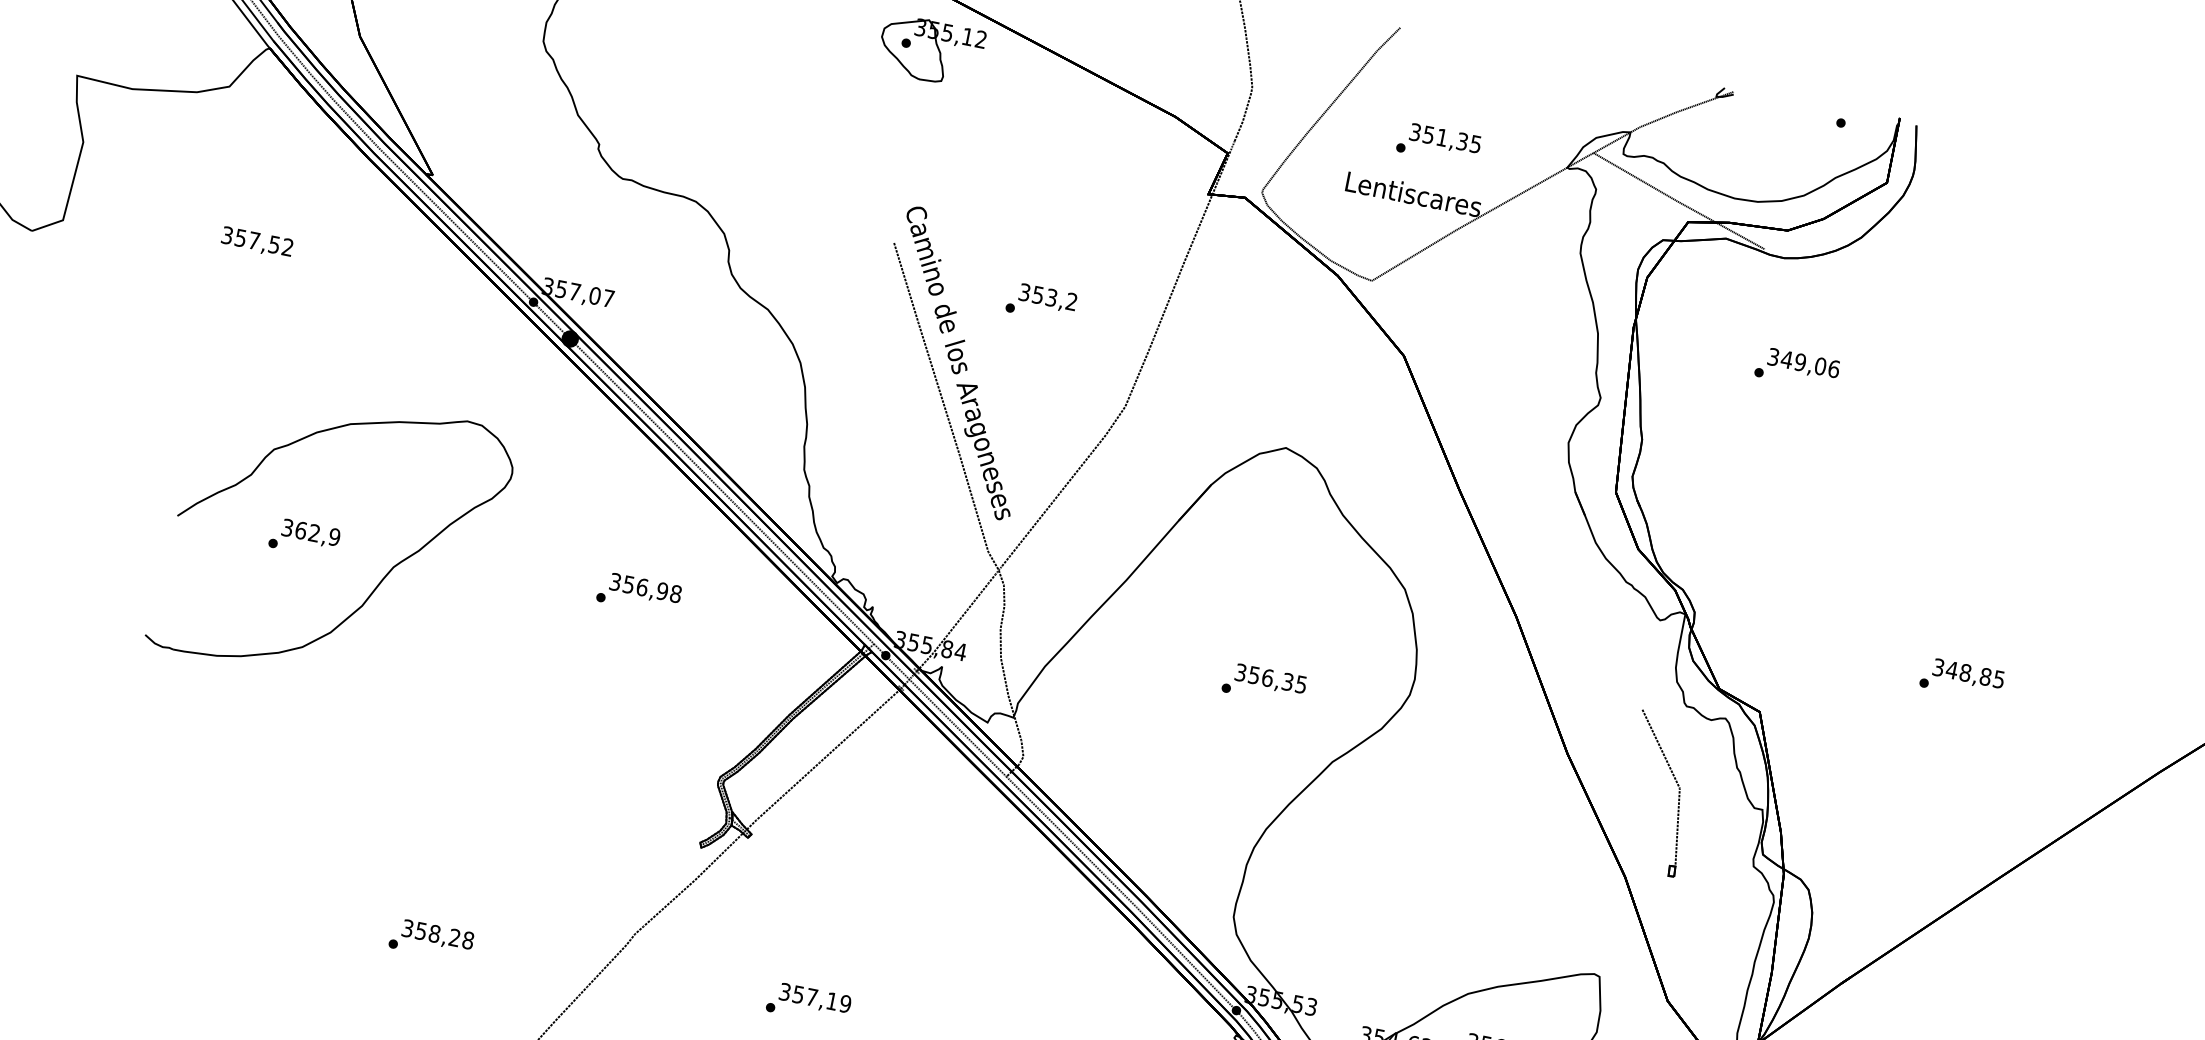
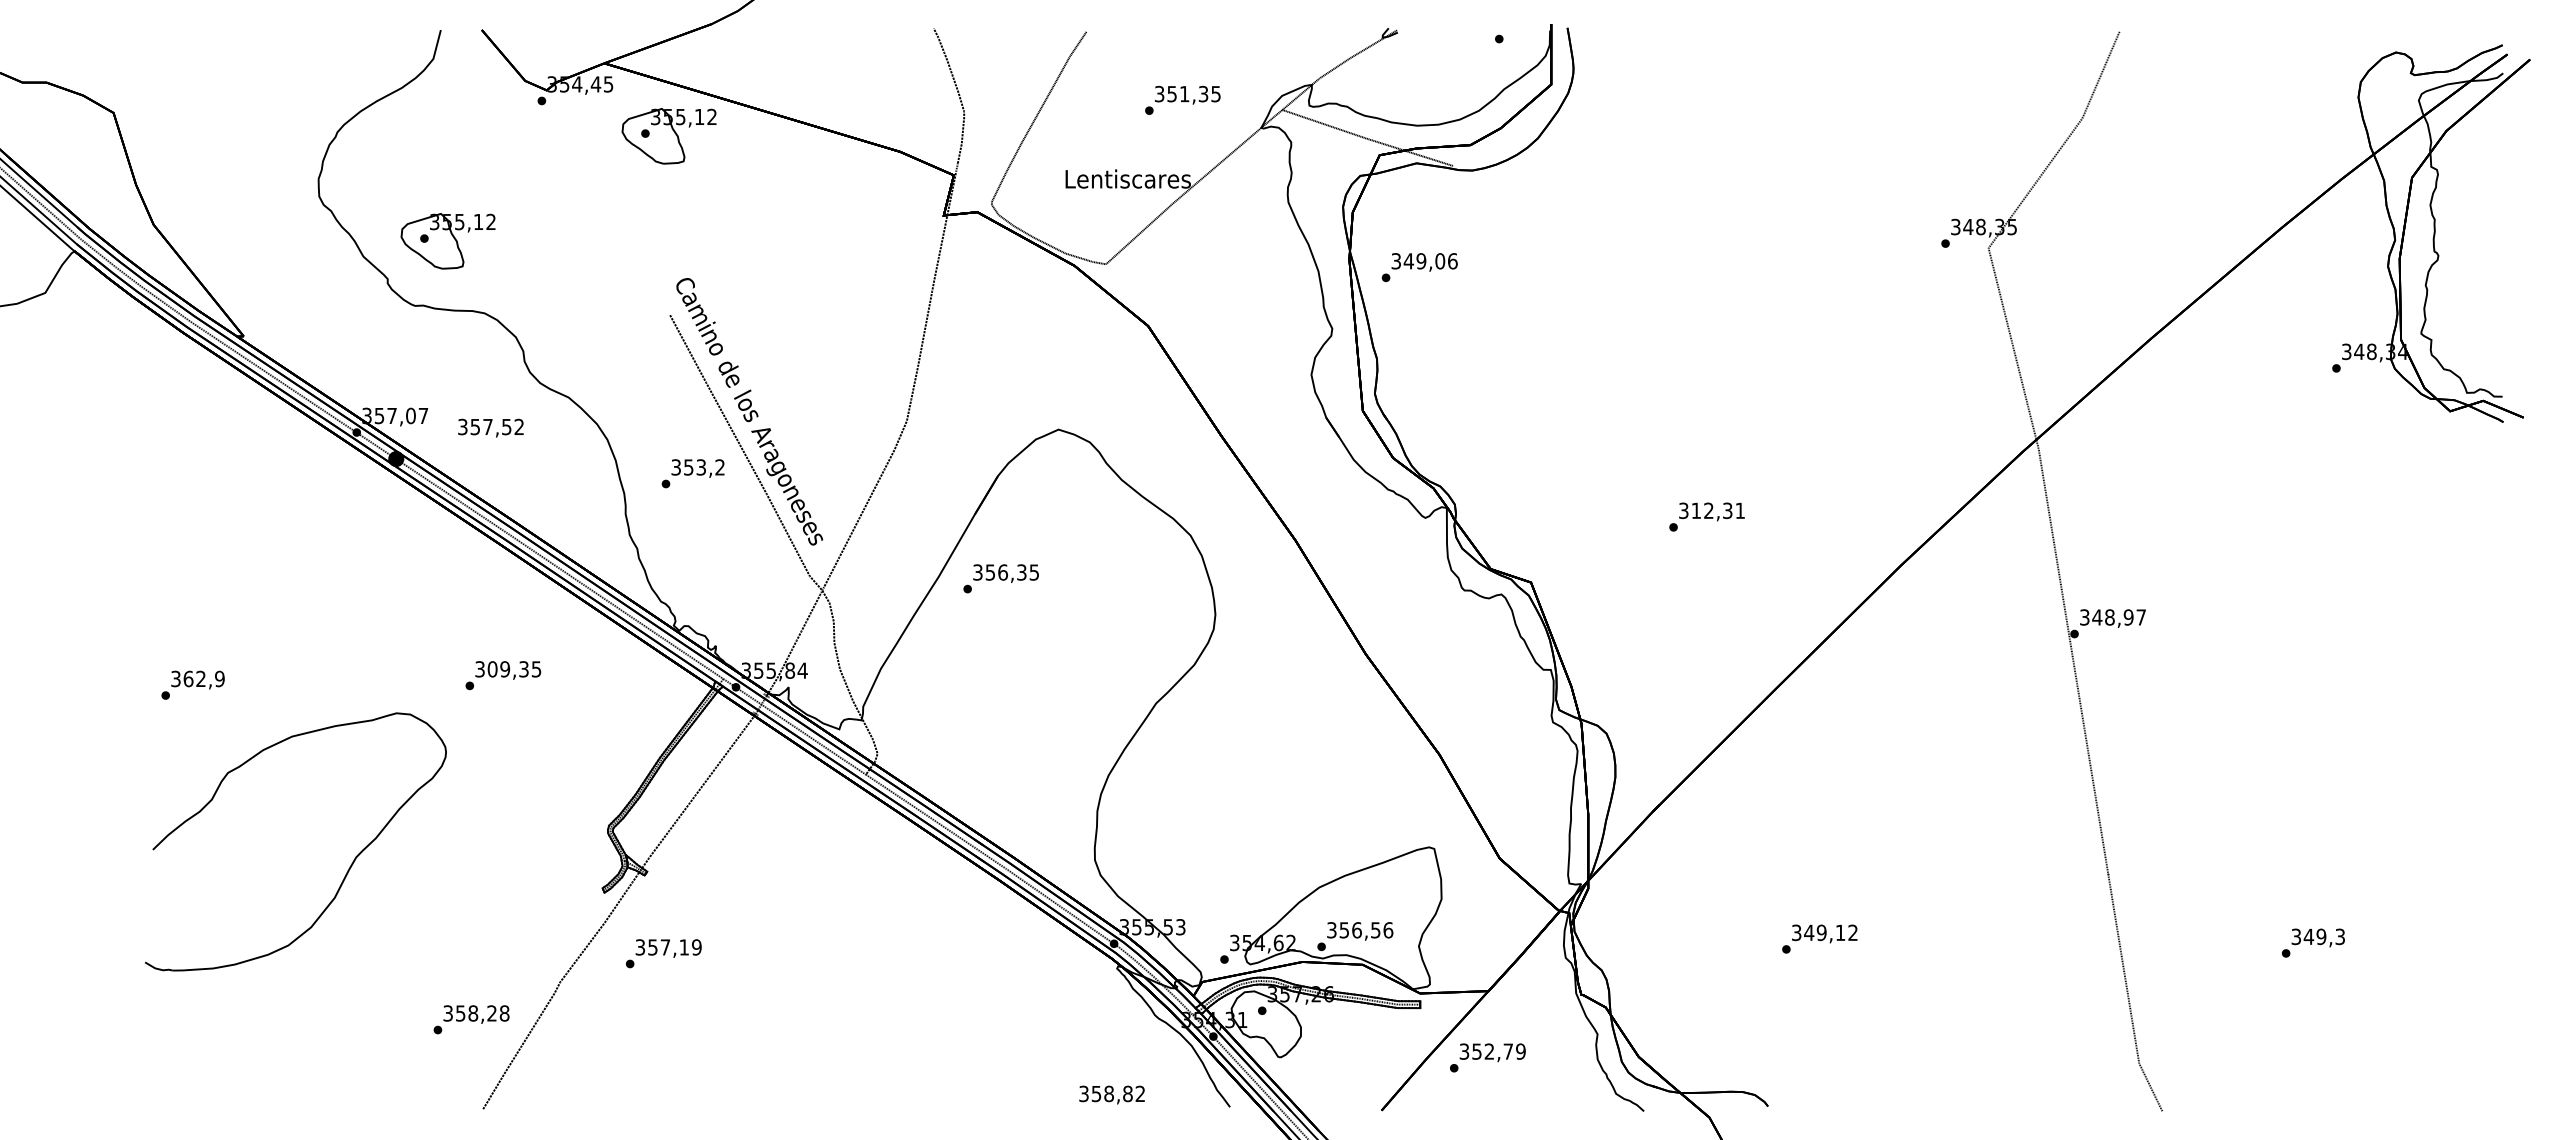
part: (671, 116) -> (447, 241), added
text: (1438, 144) -> (1182, 100), moved
text: (256, 241) -> (490, 427), moved
text: (1040, 302) -> (692, 473), moved
text: (1797, 368) -> (1419, 267), moved
part: (383, 577) -> (348, 868), moved
text: (652, 589) -> (514, 669), 356,98 -> 309,35
text: (1974, 674) -> (1717, 510), 348,85 -> 312,31
text: (1263, 683) -> (1000, 578), moved
part: (1678, 794) -> (1472, 671), removed
text: (431, 939) -> (471, 1019), moved
text: (808, 1003) -> (663, 953), moved

